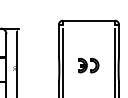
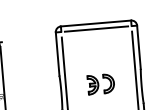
line: (88, 24) -> (95, 28), added

